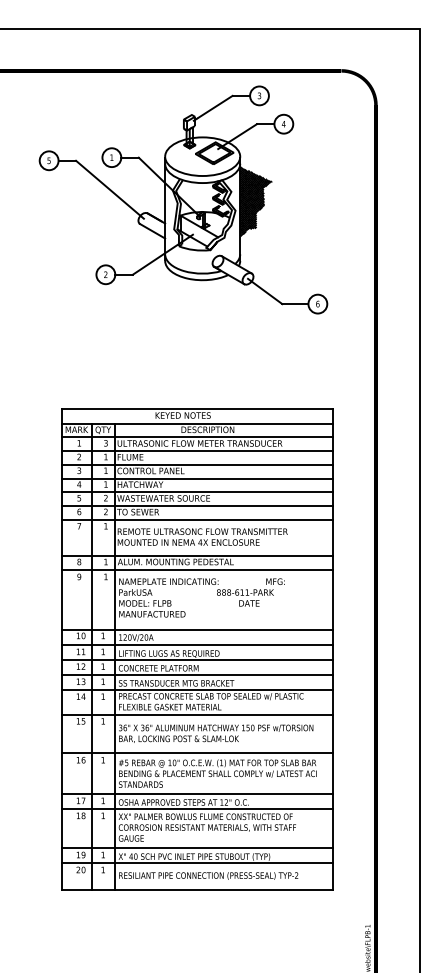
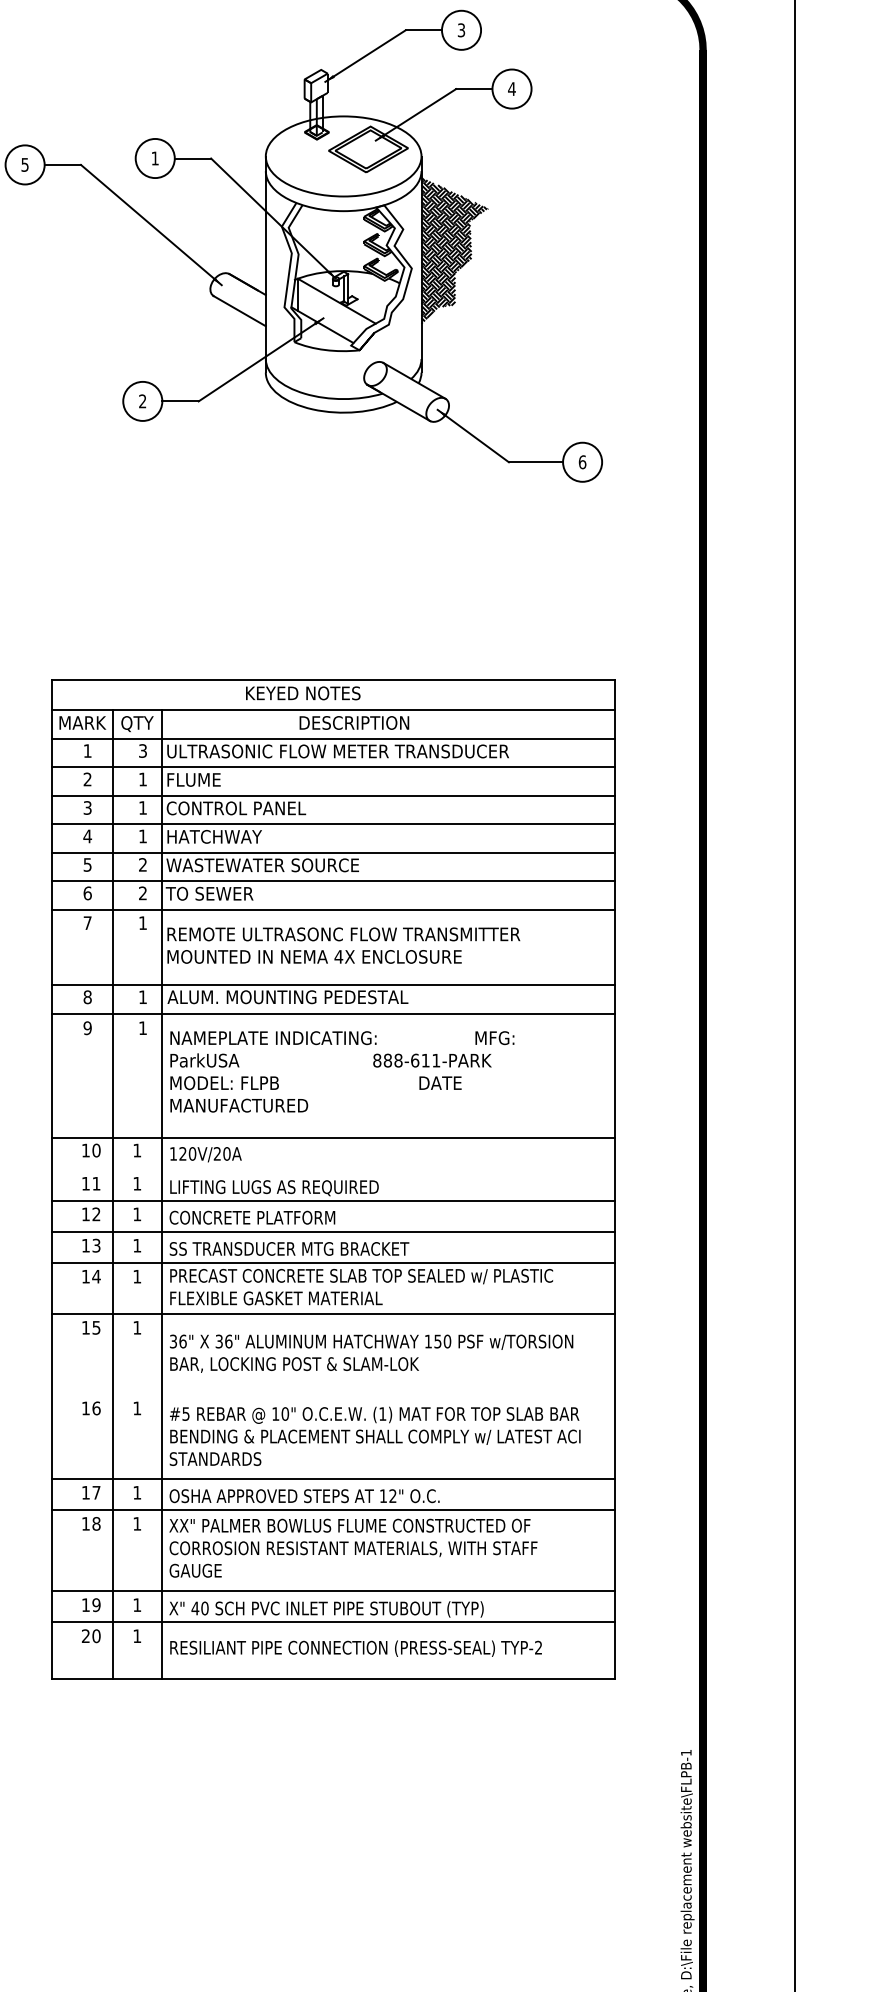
line: (197, 645) -> (332, 1170), removed
line: (197, 753) -> (332, 1394), removed

